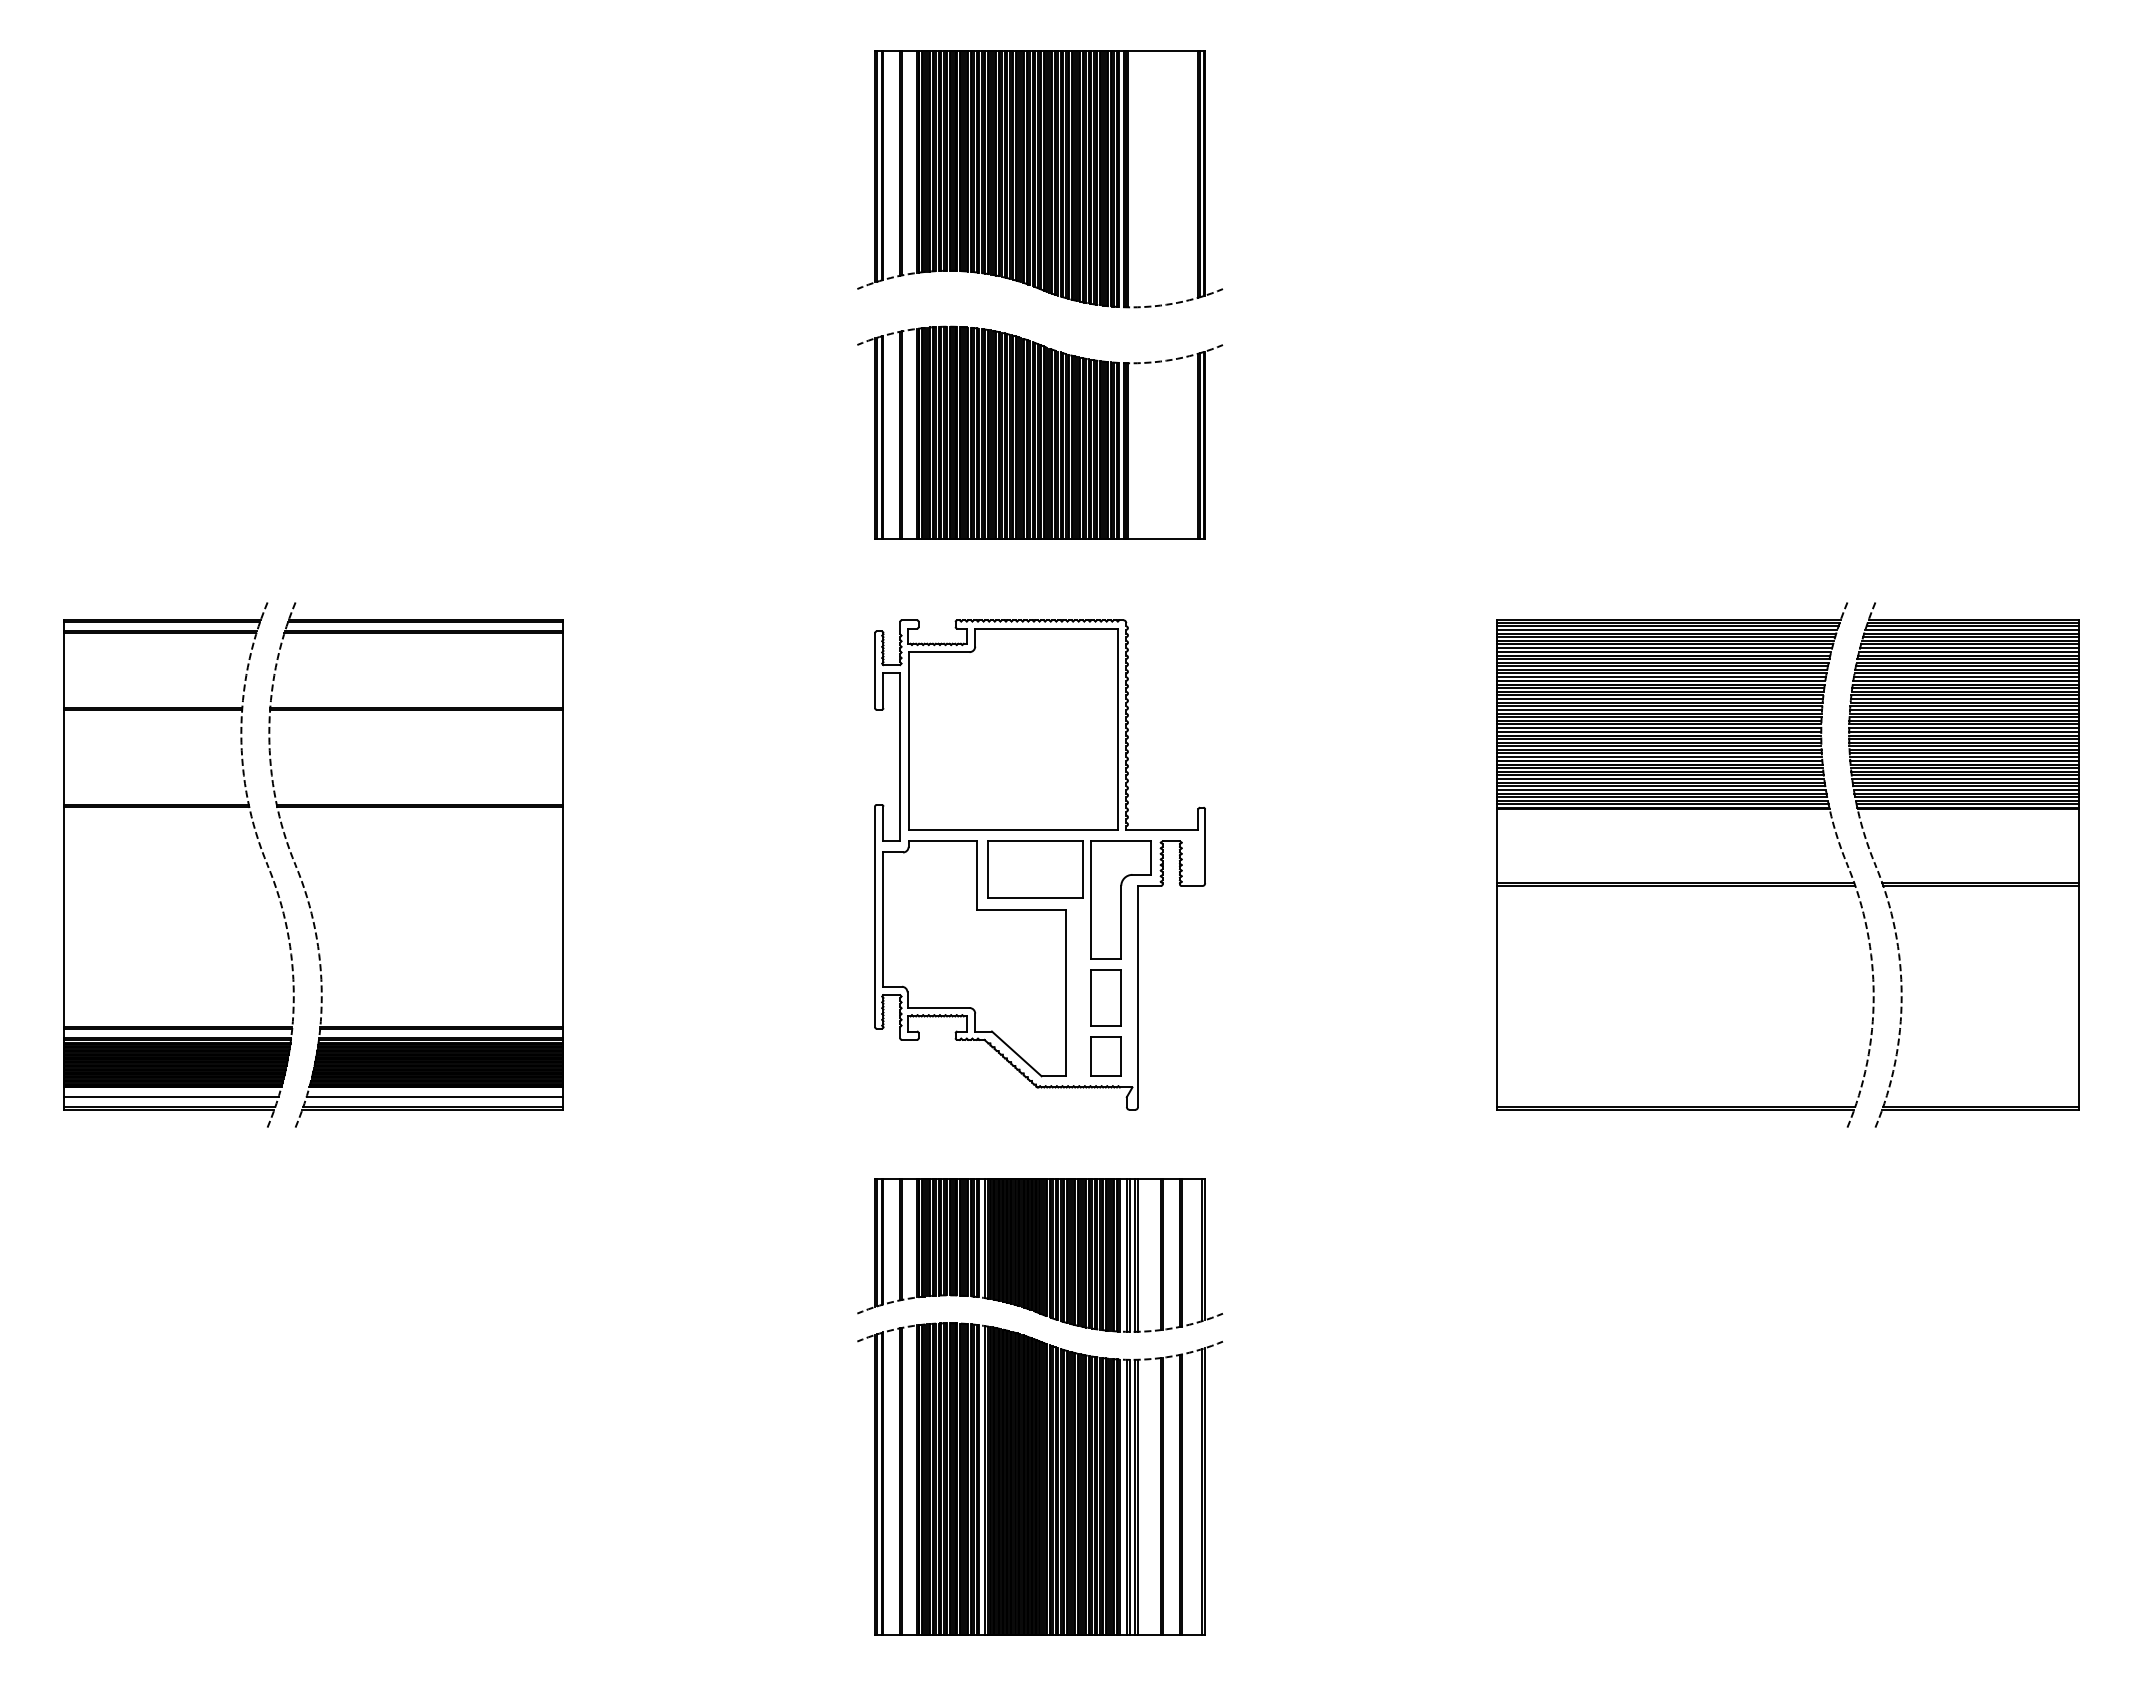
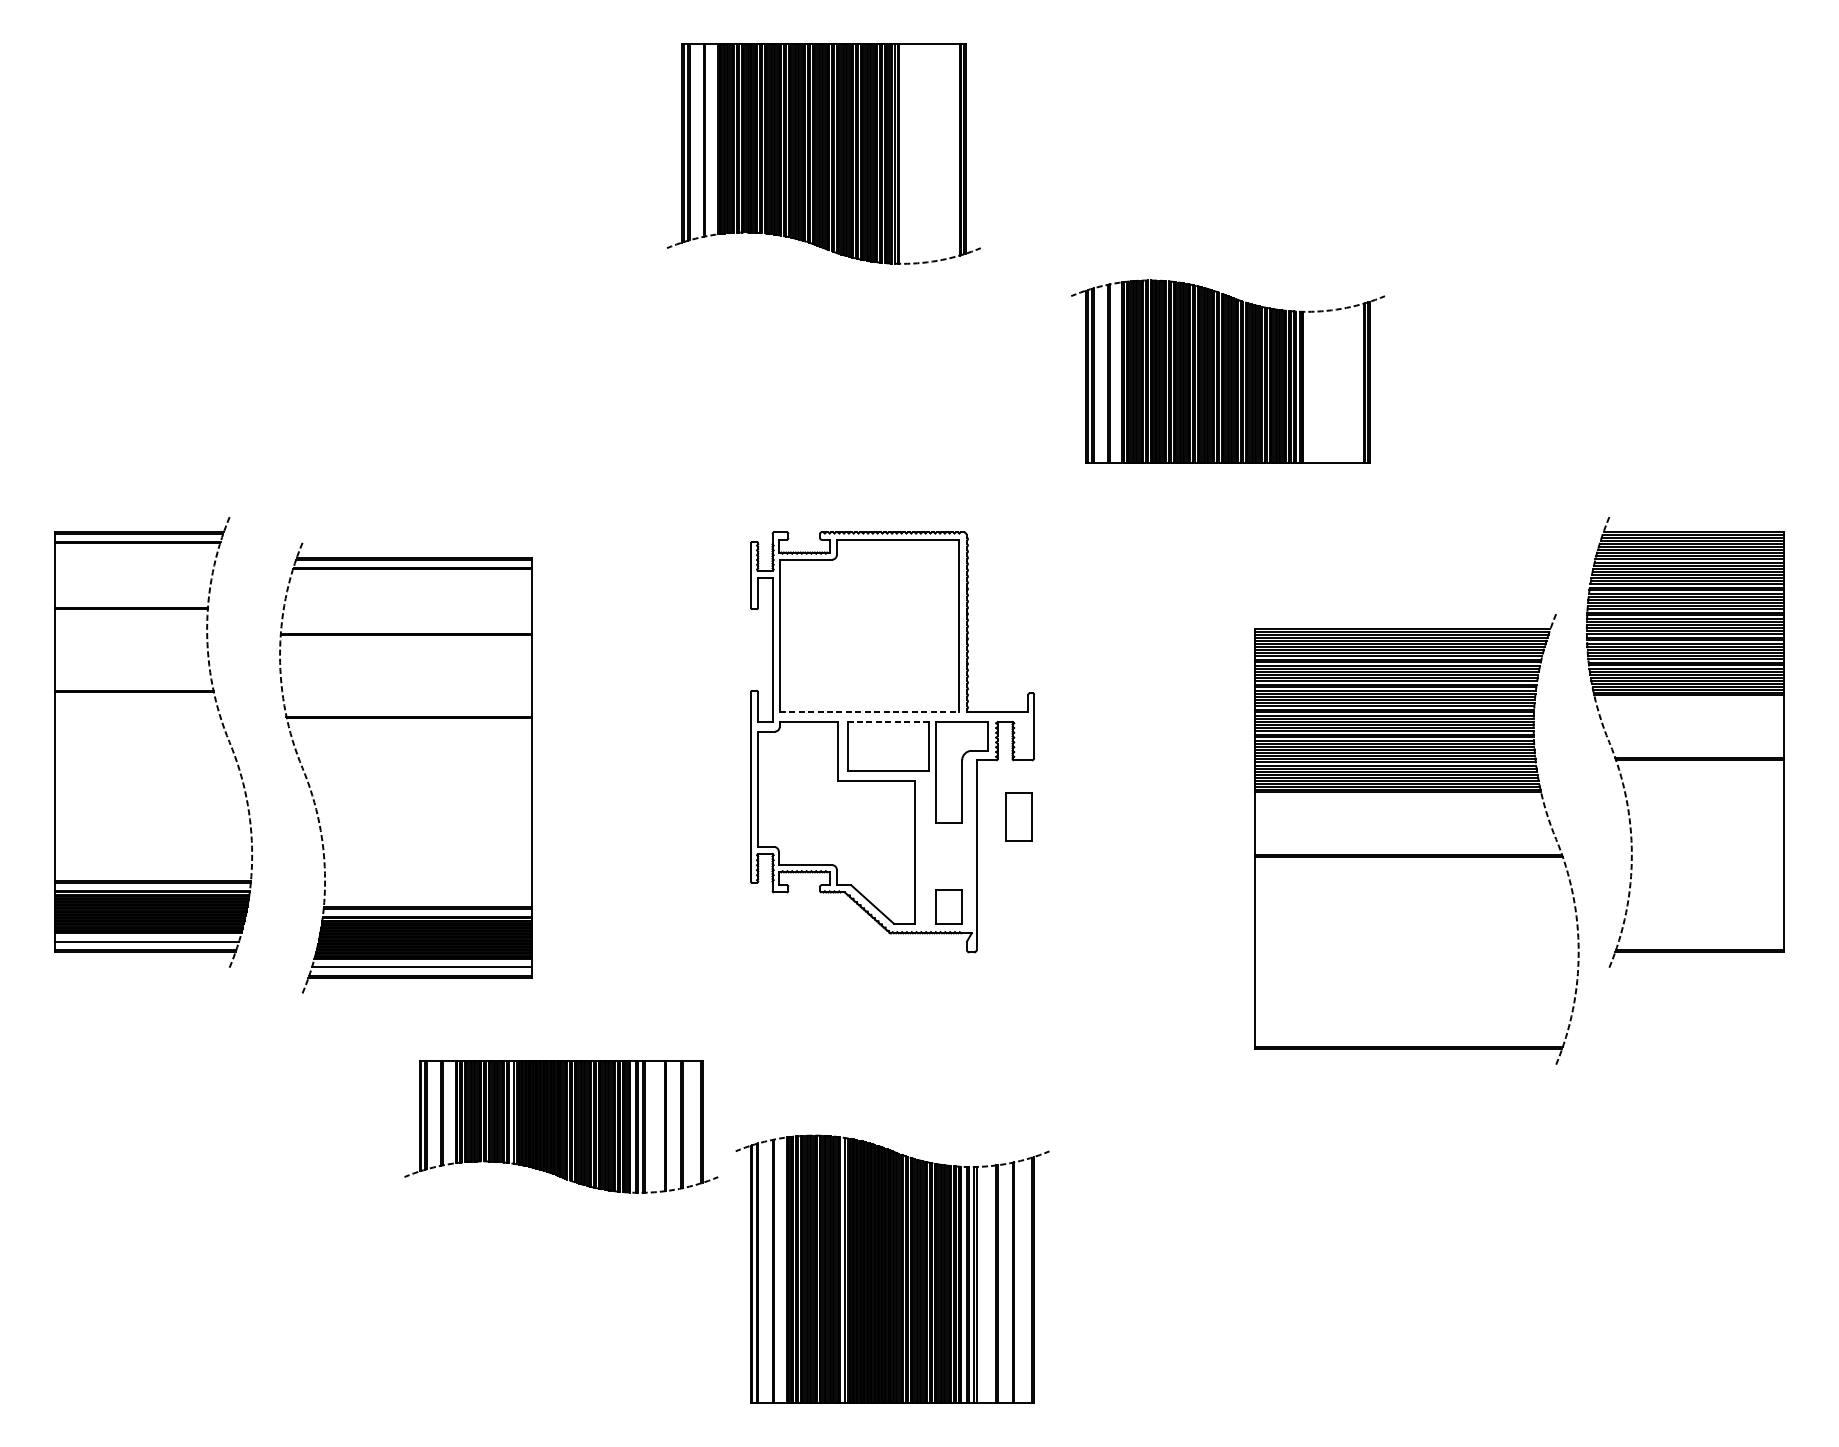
part: (1040, 179) -> (824, 154), moved
part: (1040, 432) -> (1228, 371), moved
part: (415, 807) -> (405, 718), moved
line: (1013, 830) -> (869, 712), solid -> dashed
line: (1034, 841) -> (887, 722), solid -> dashed
part: (1685, 882) -> (1417, 854), moved
part: (1105, 997) -> (1018, 816), moved
part: (1040, 1255) -> (561, 1127), moved

